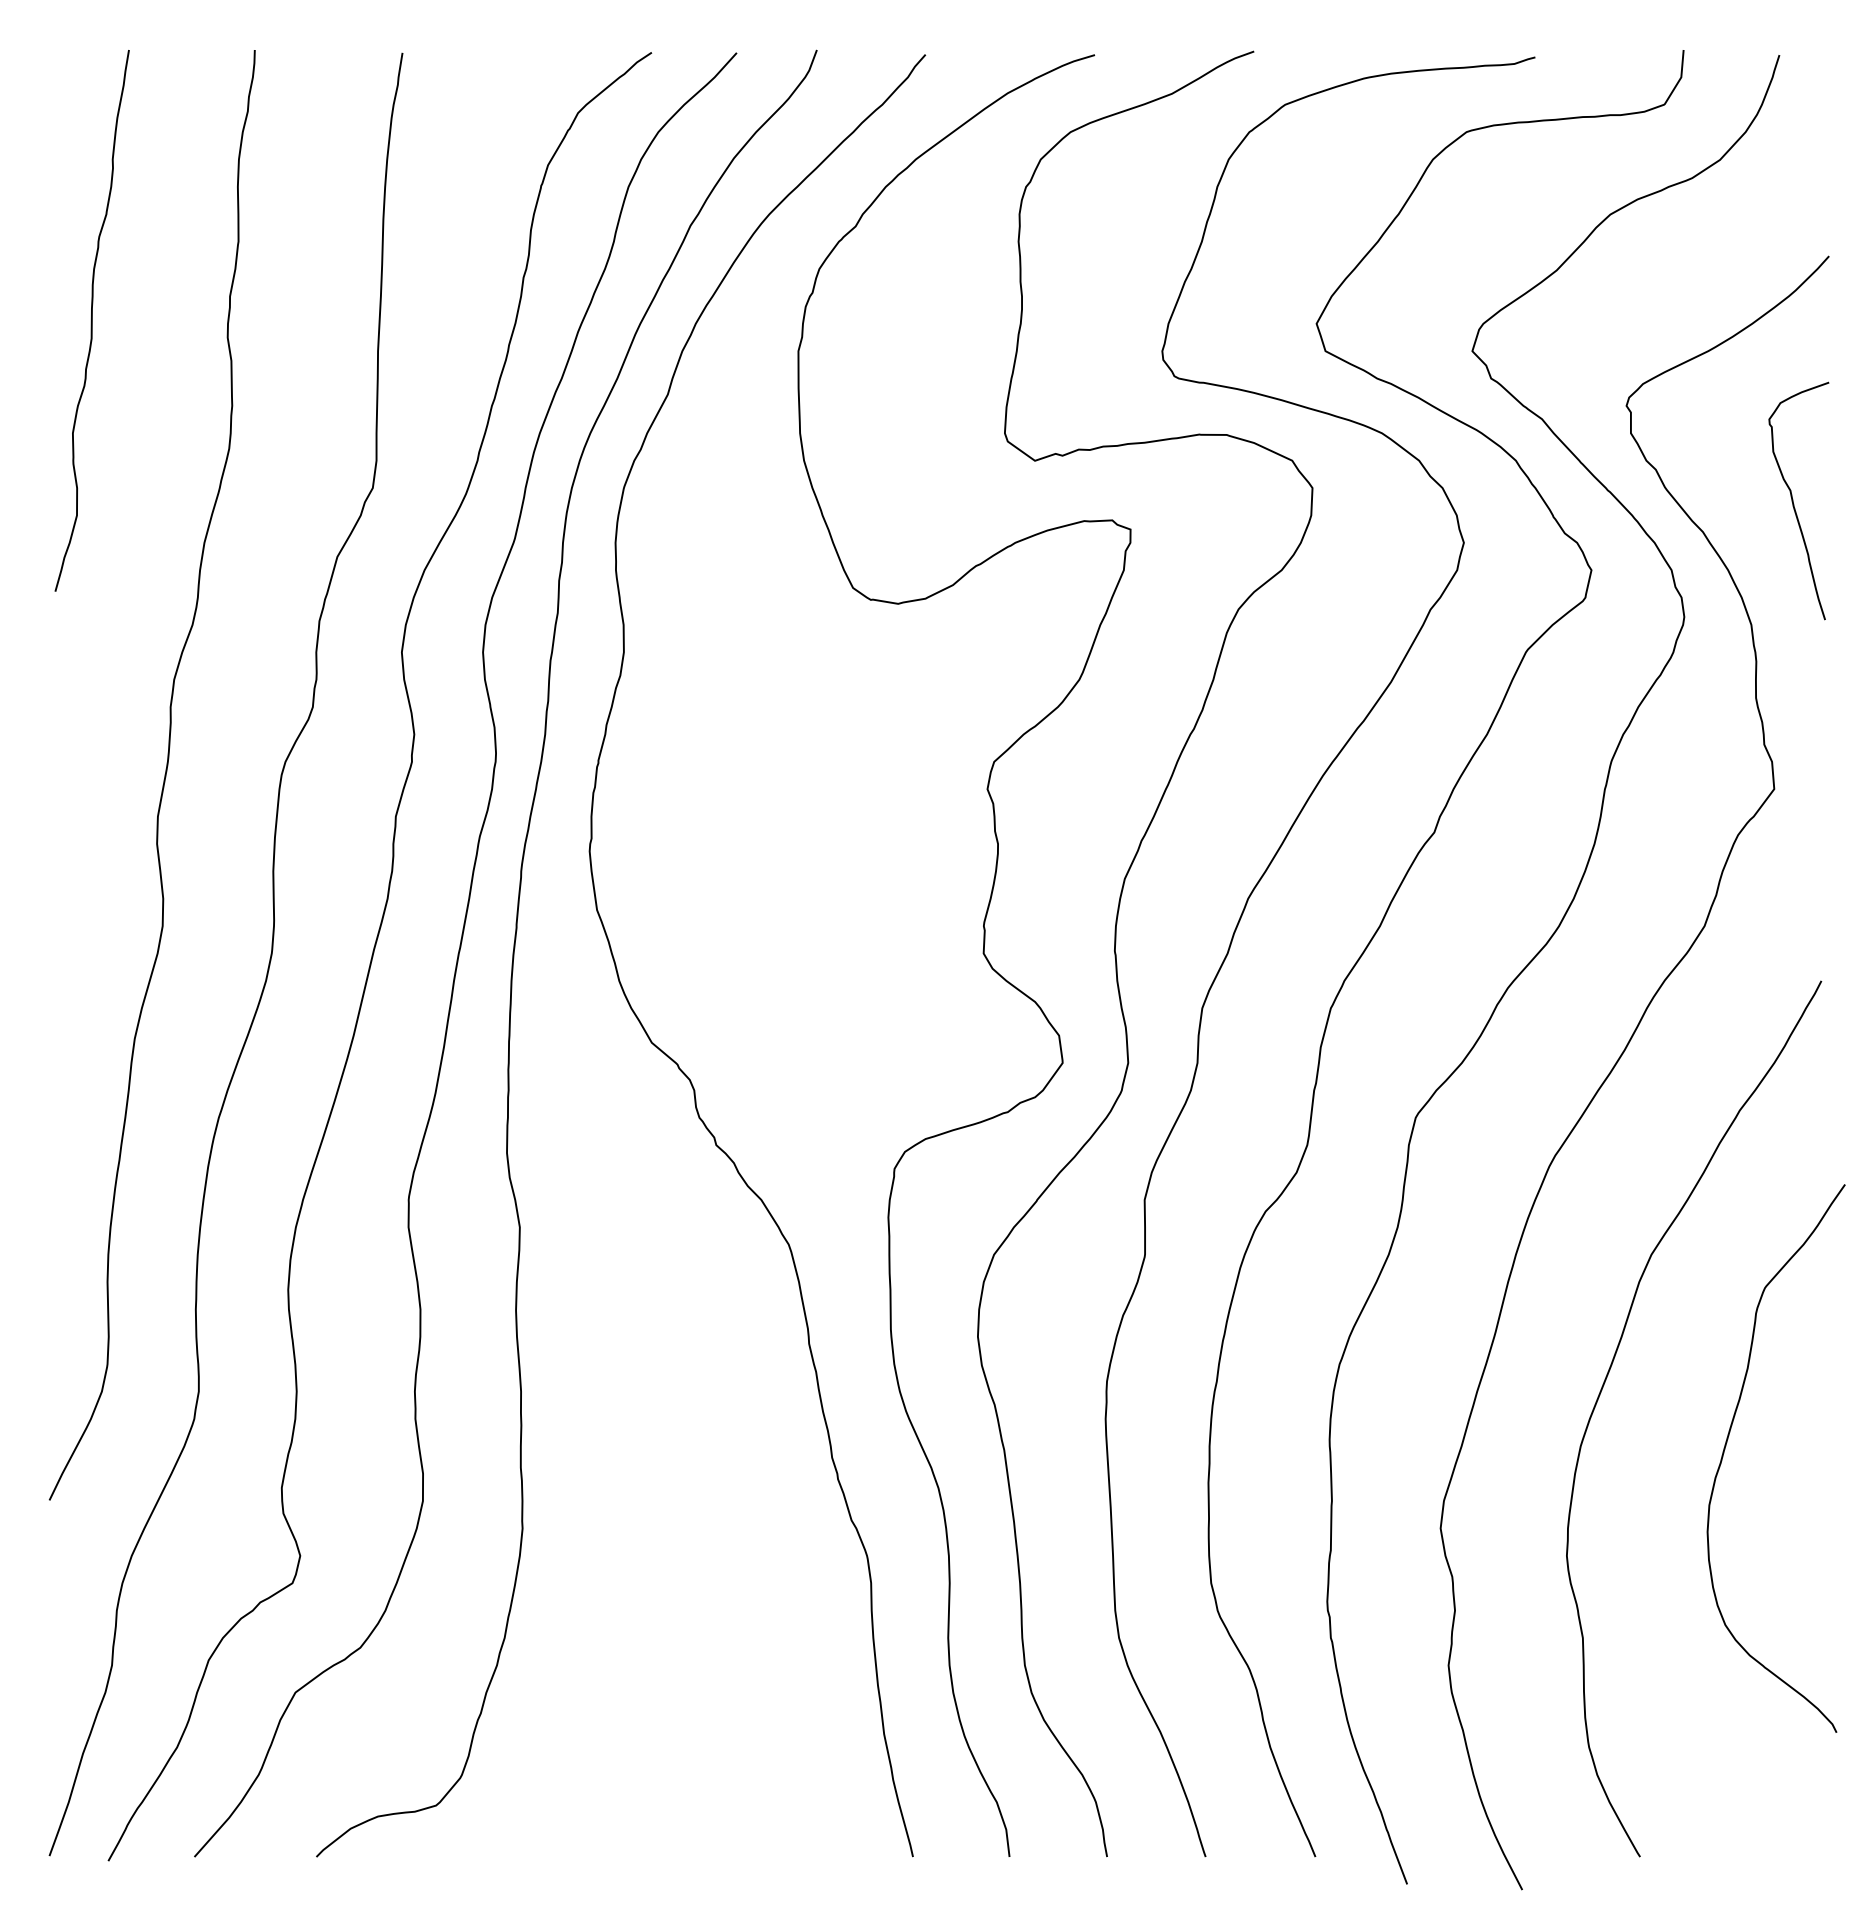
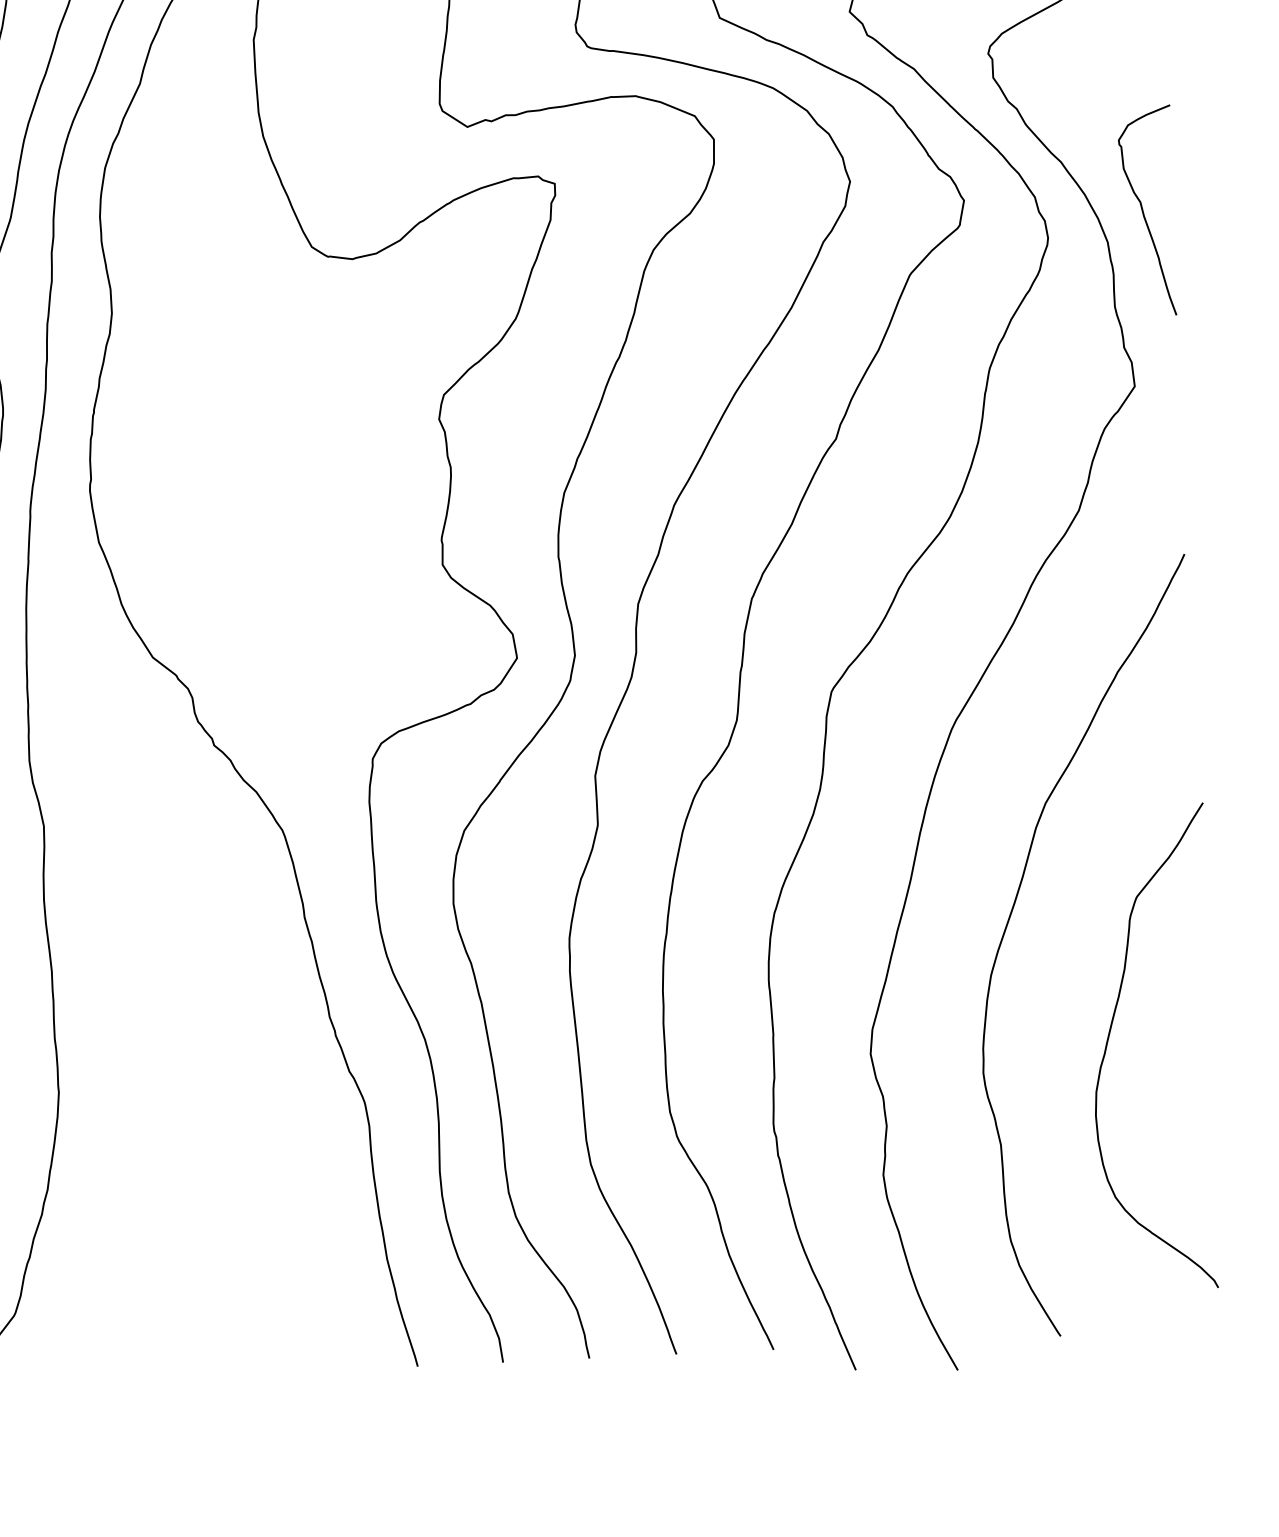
curve: (1793, 500) -> (1143, 210), moved
curve: (1726, 1446) -> (1109, 1039), moved

